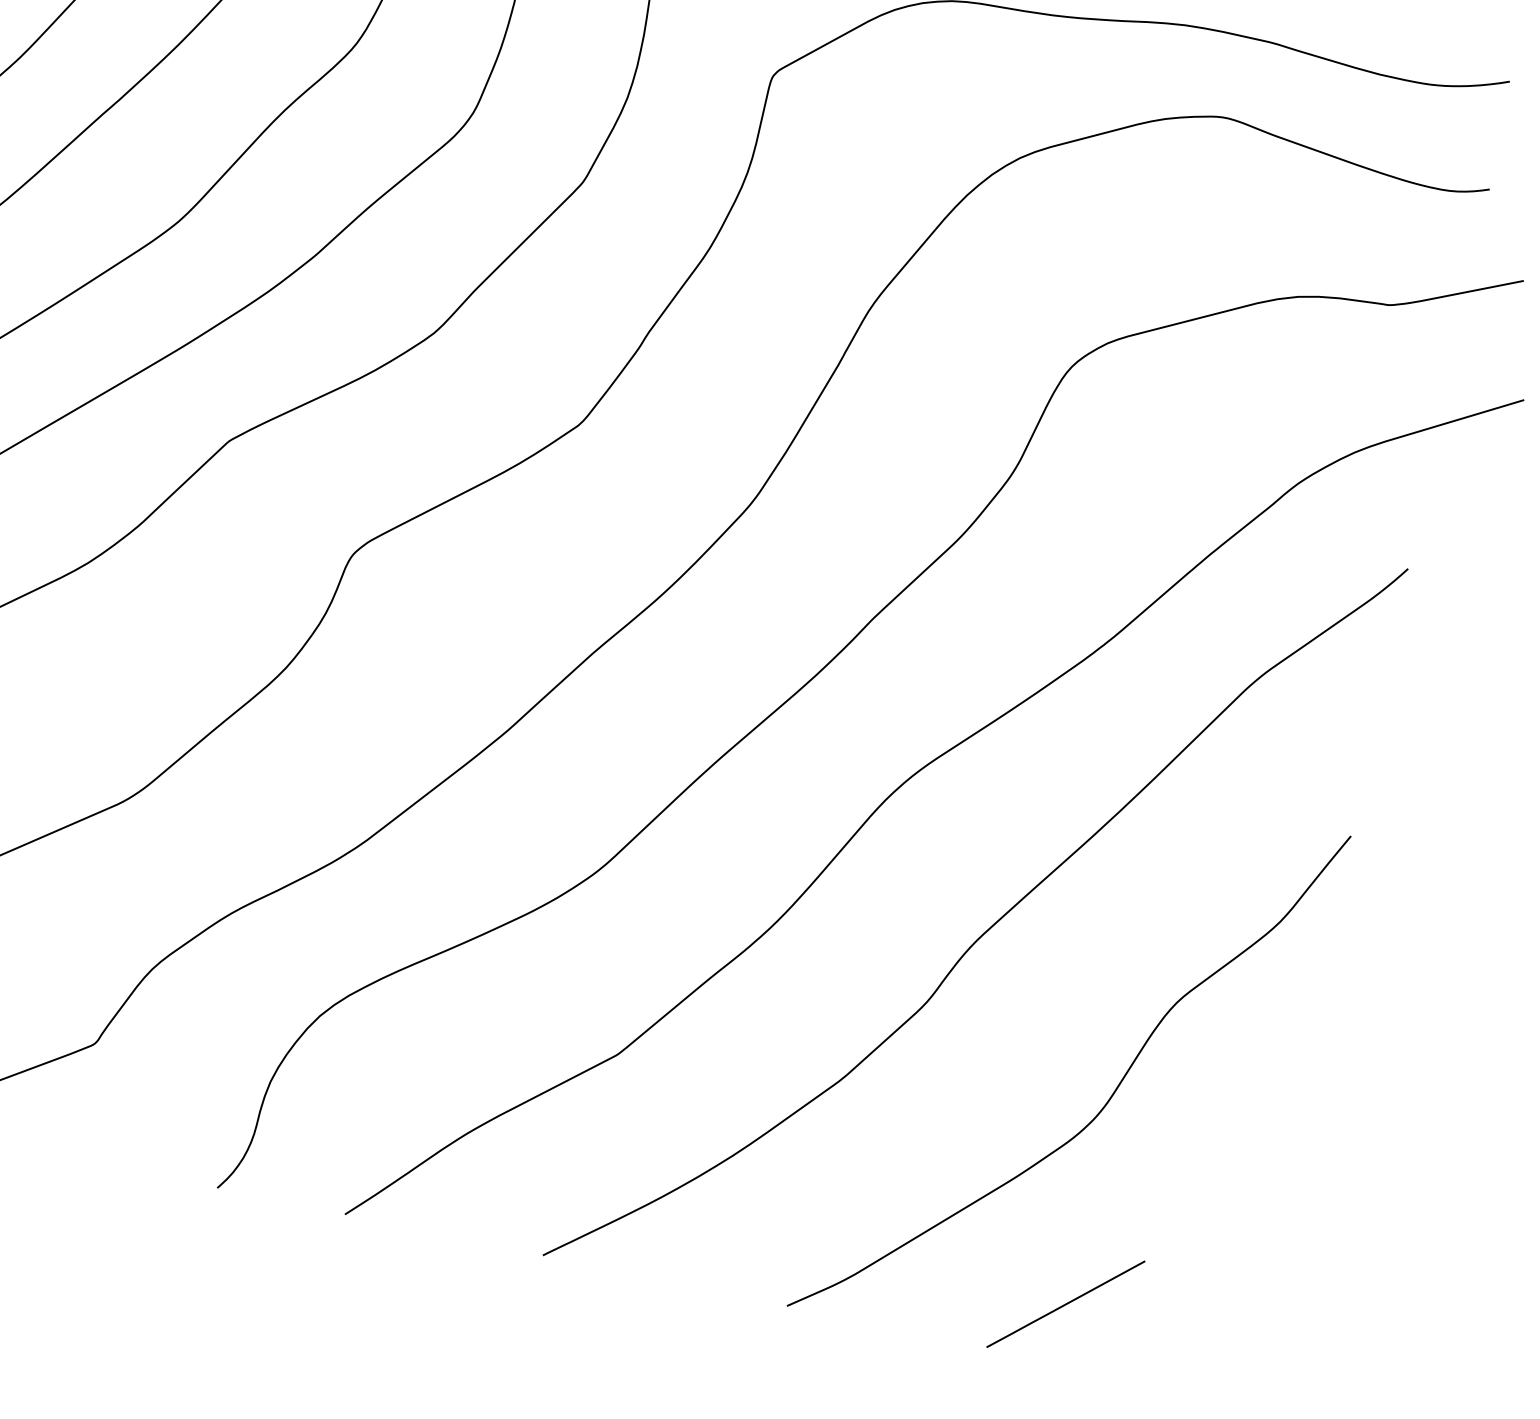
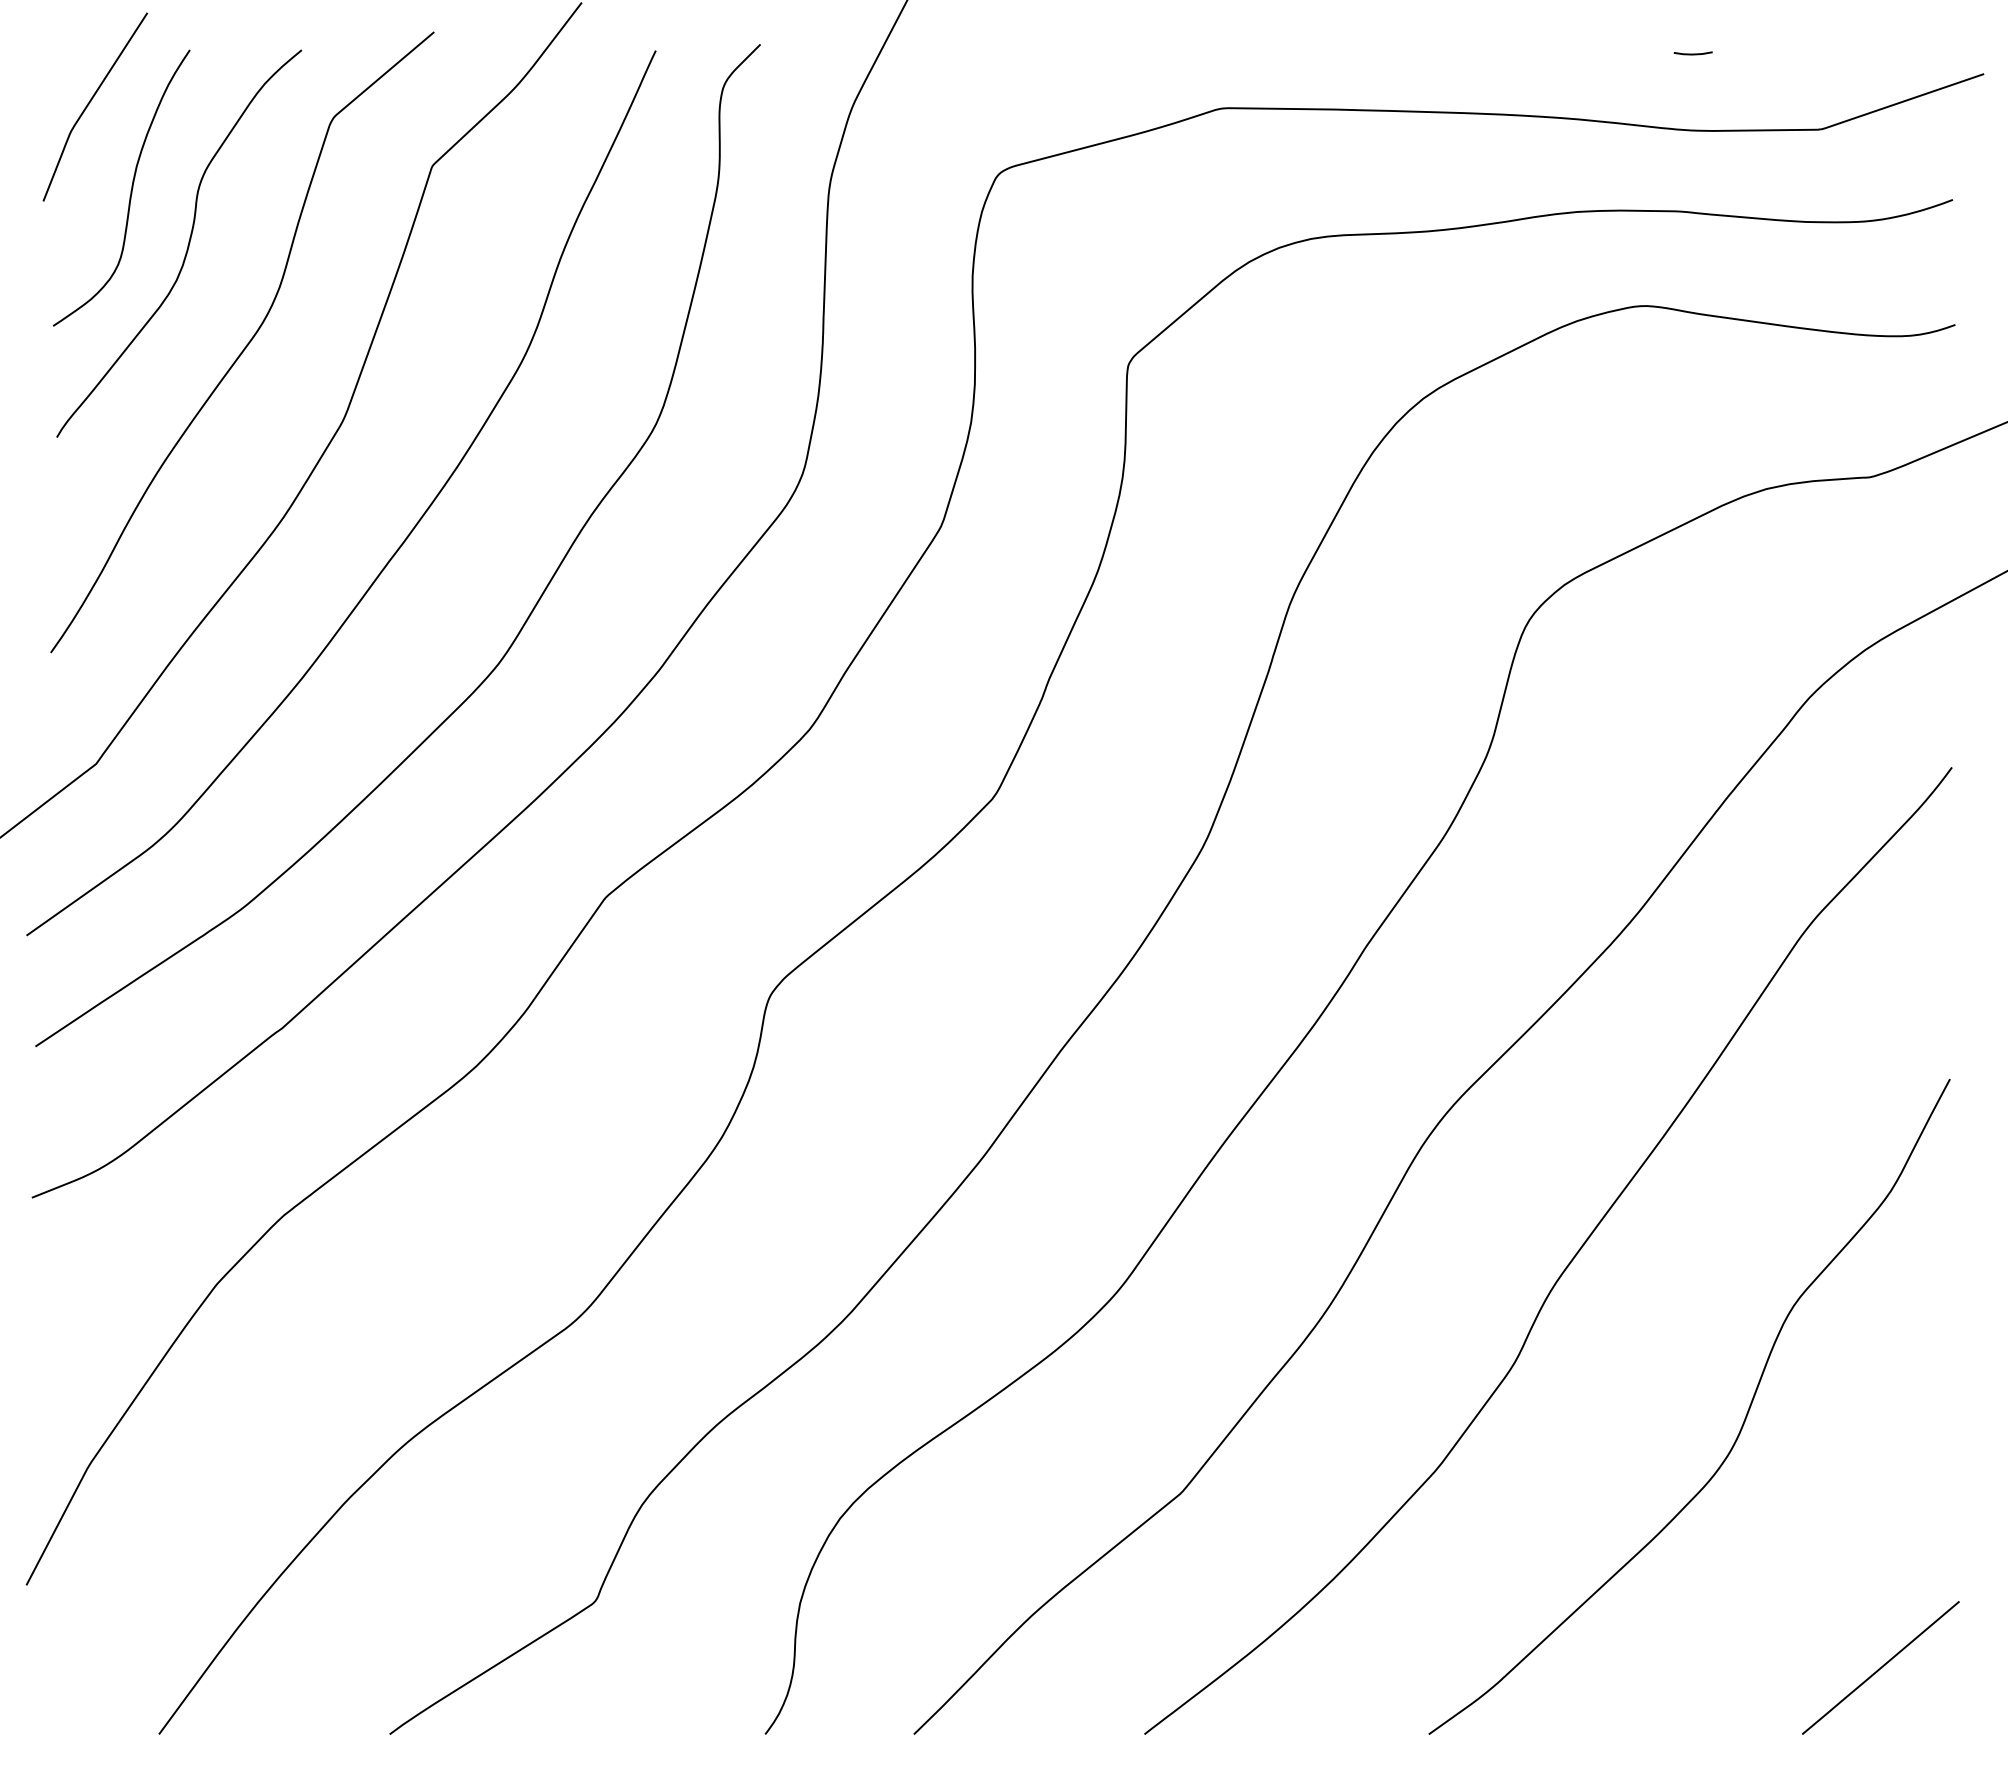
line: (1065, 1303) -> (1880, 1667), moved

